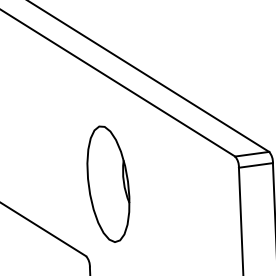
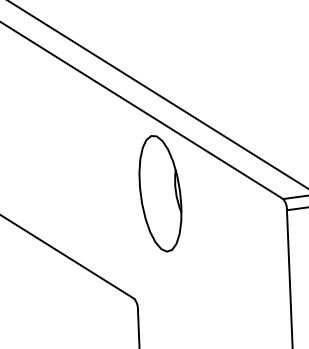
part: (108, 184) -> (160, 193), moved

